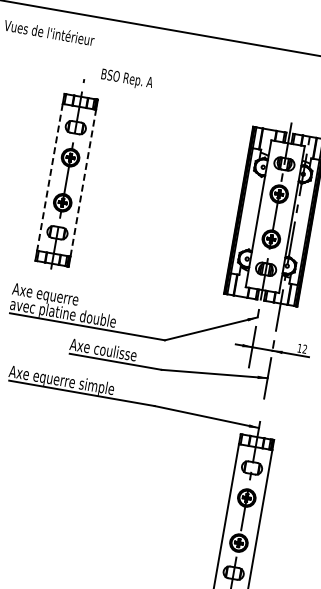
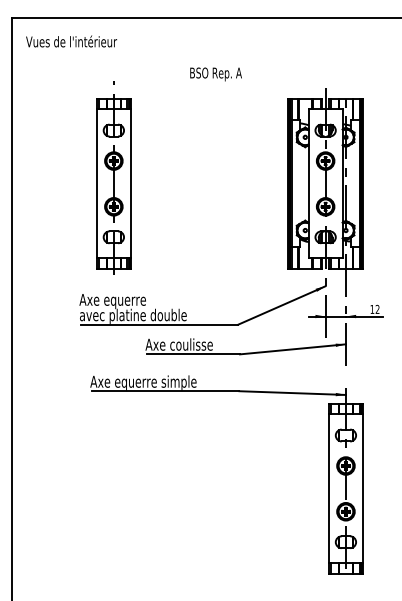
text: (126, 79) -> (215, 74), moved
line: (49, 176) -> (96, 183), dashed -> solid
line: (83, 182) -> (130, 183), dashed -> solid

